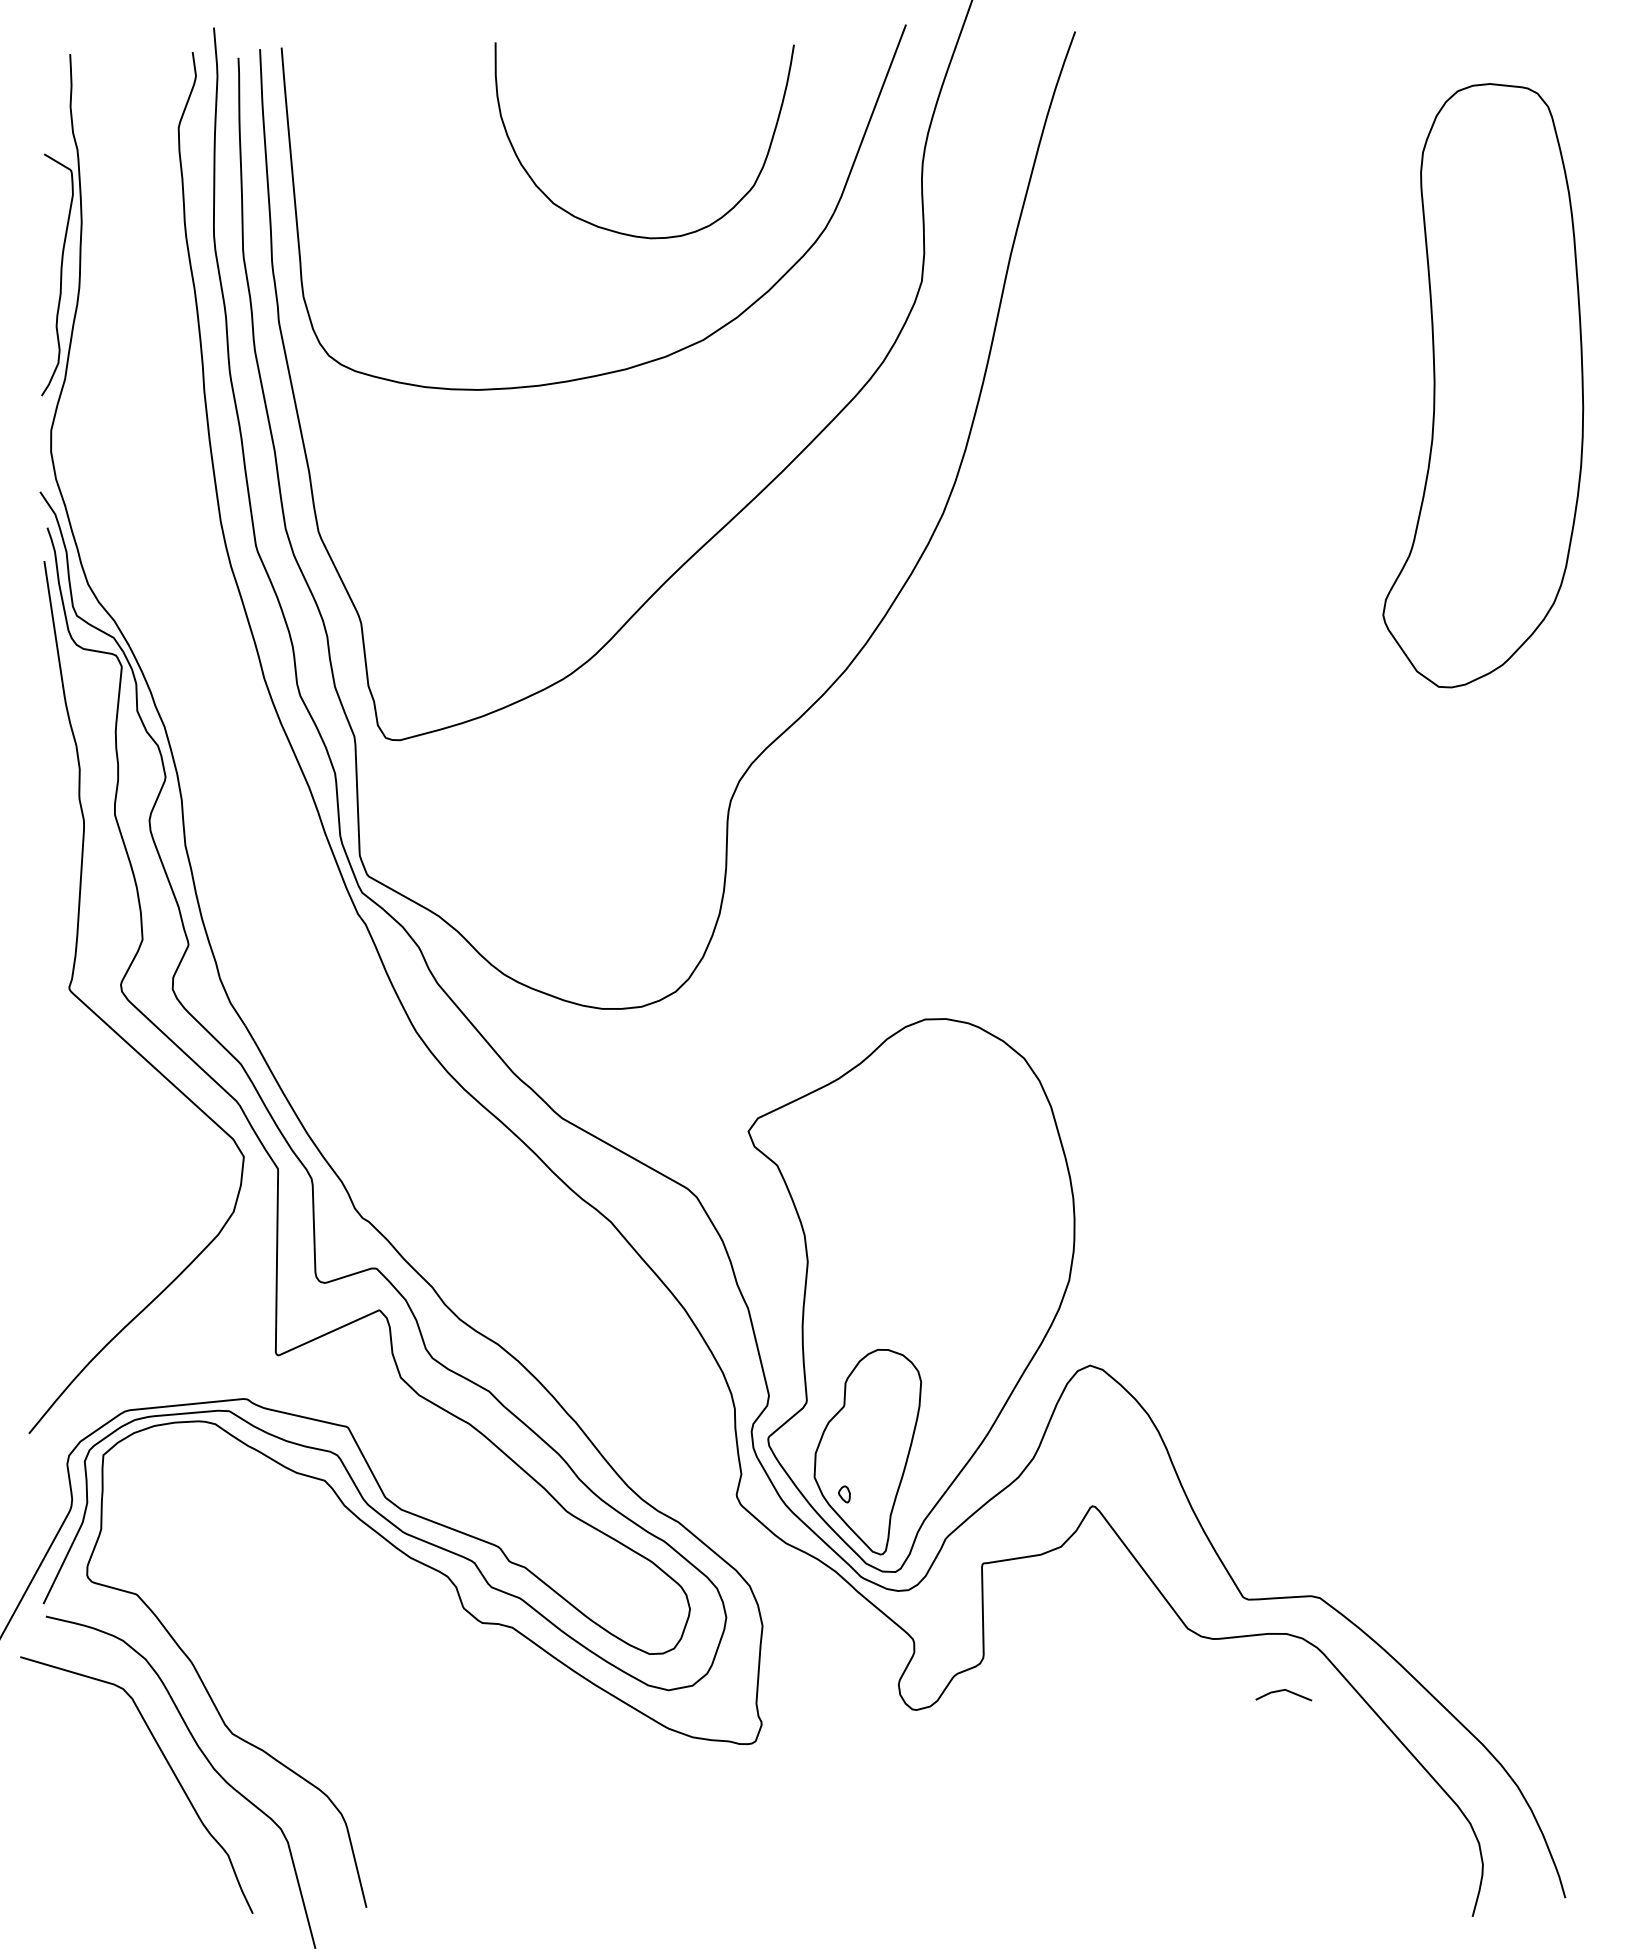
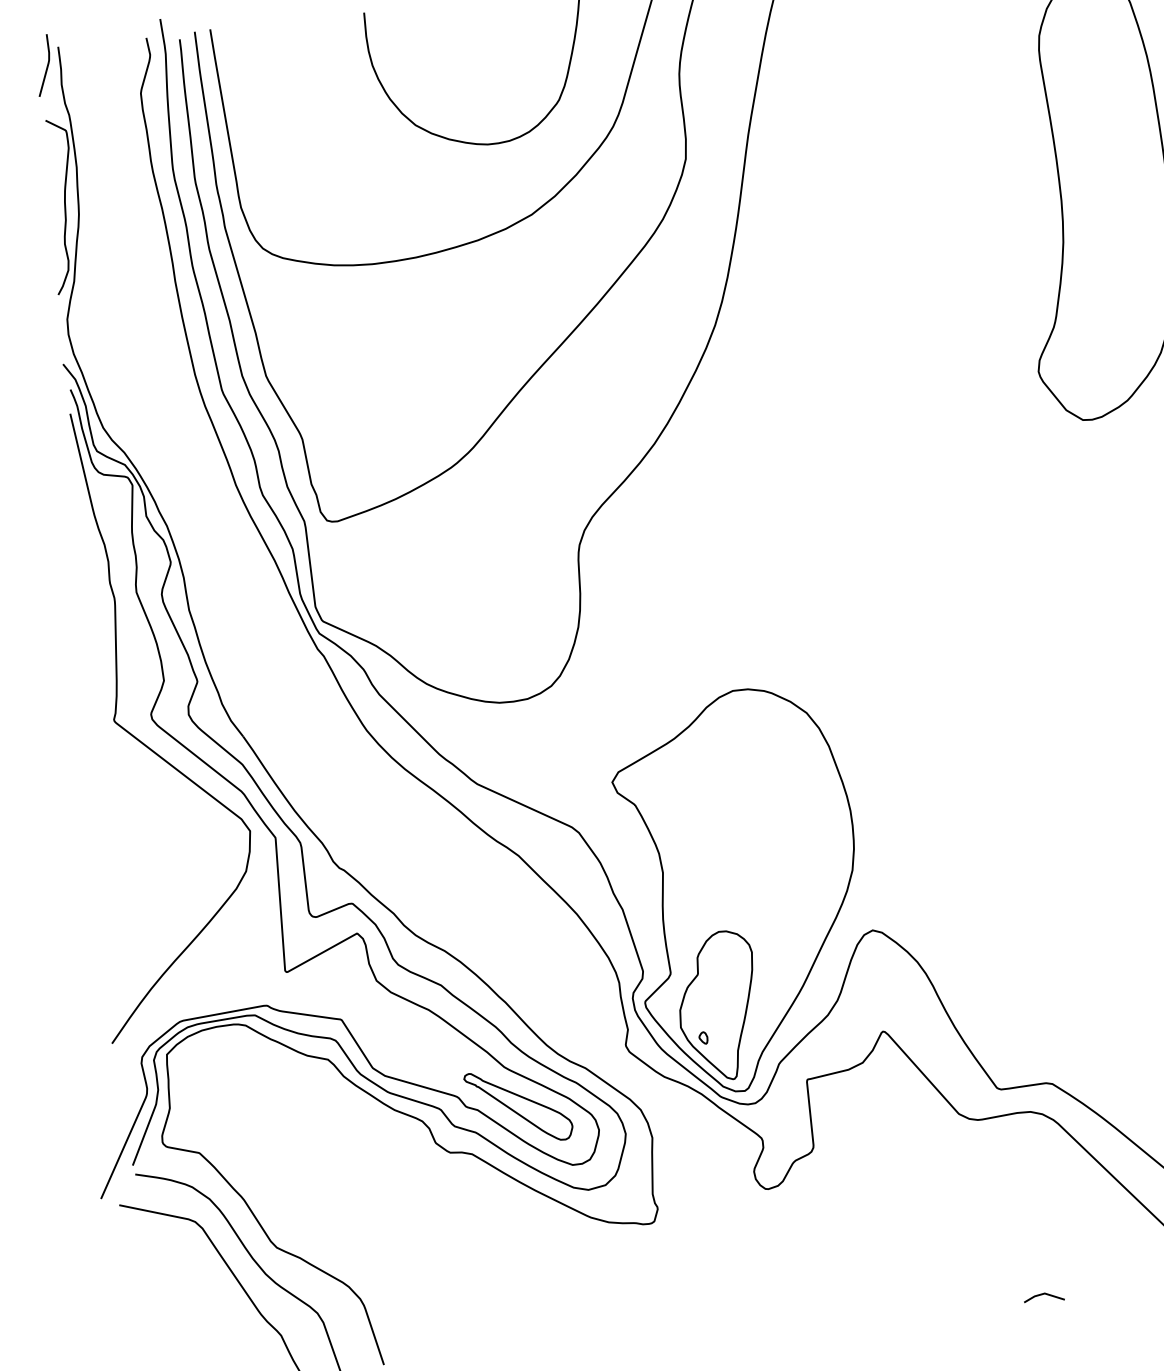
line: (52, 79) -> (47, 66), added
part: (581, 1567) -> (518, 1106), added
line: (1282, 1691) -> (1042, 1294), moved

